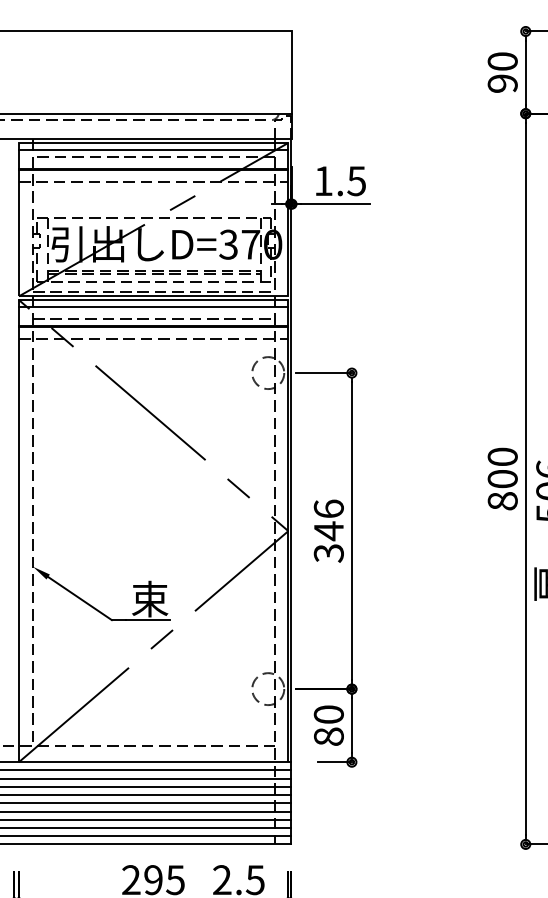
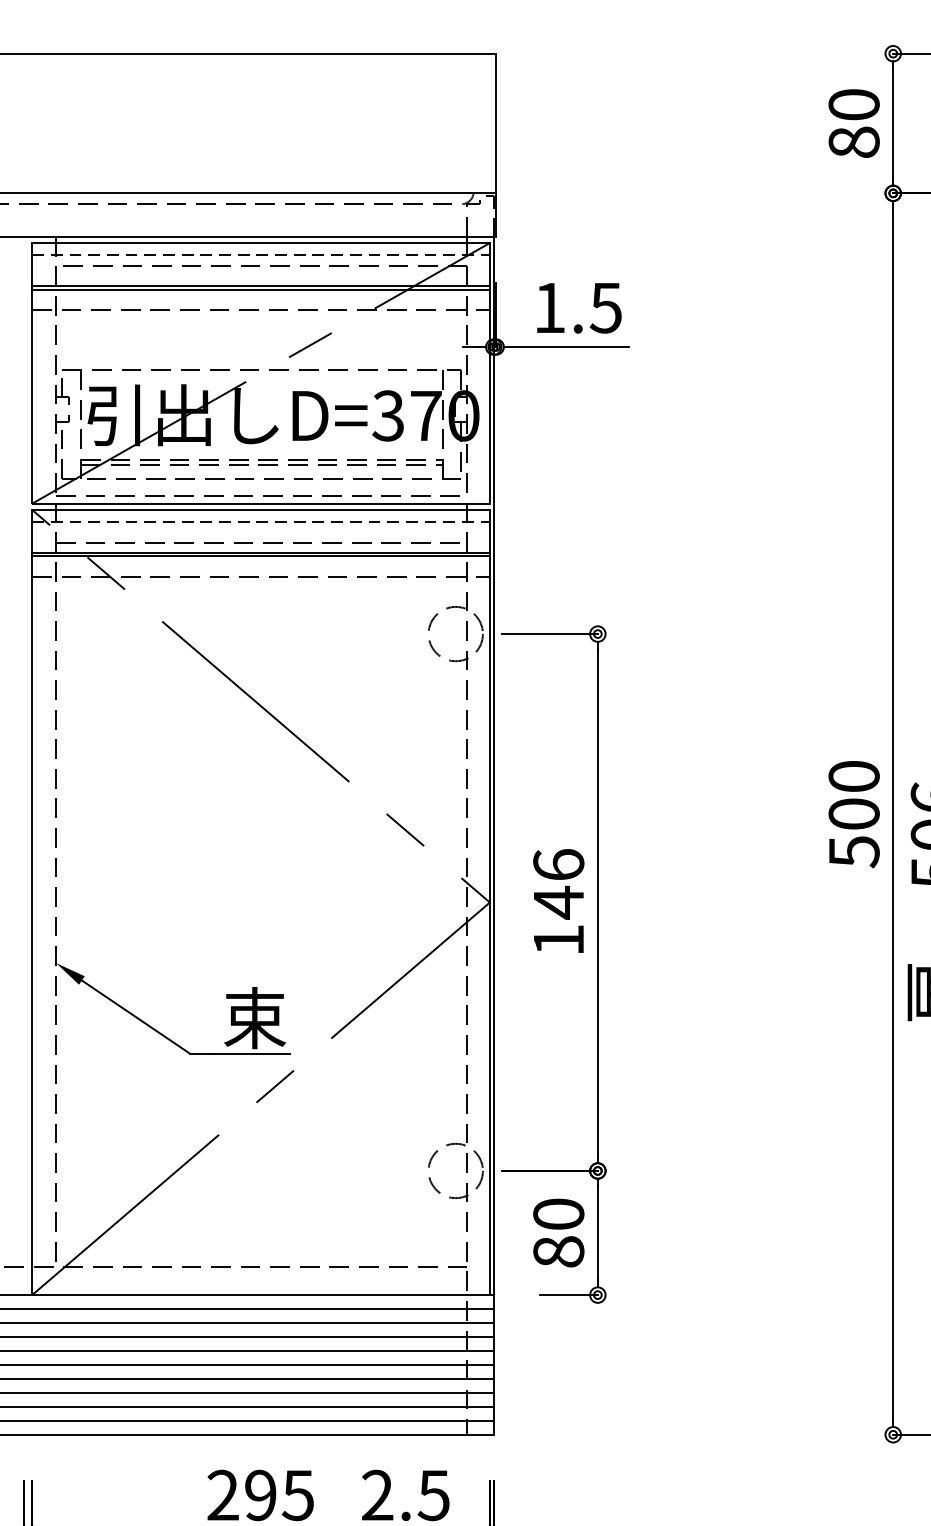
text: (502, 83) -> (853, 142), 90 -> 80
line: (153, 150) -> (260, 255), solid -> dashed
line: (153, 307) -> (260, 522), solid -> dashed
text: (502, 501) -> (853, 852), 800 -> 500
text: (328, 553) -> (558, 940), 346 -> 146

